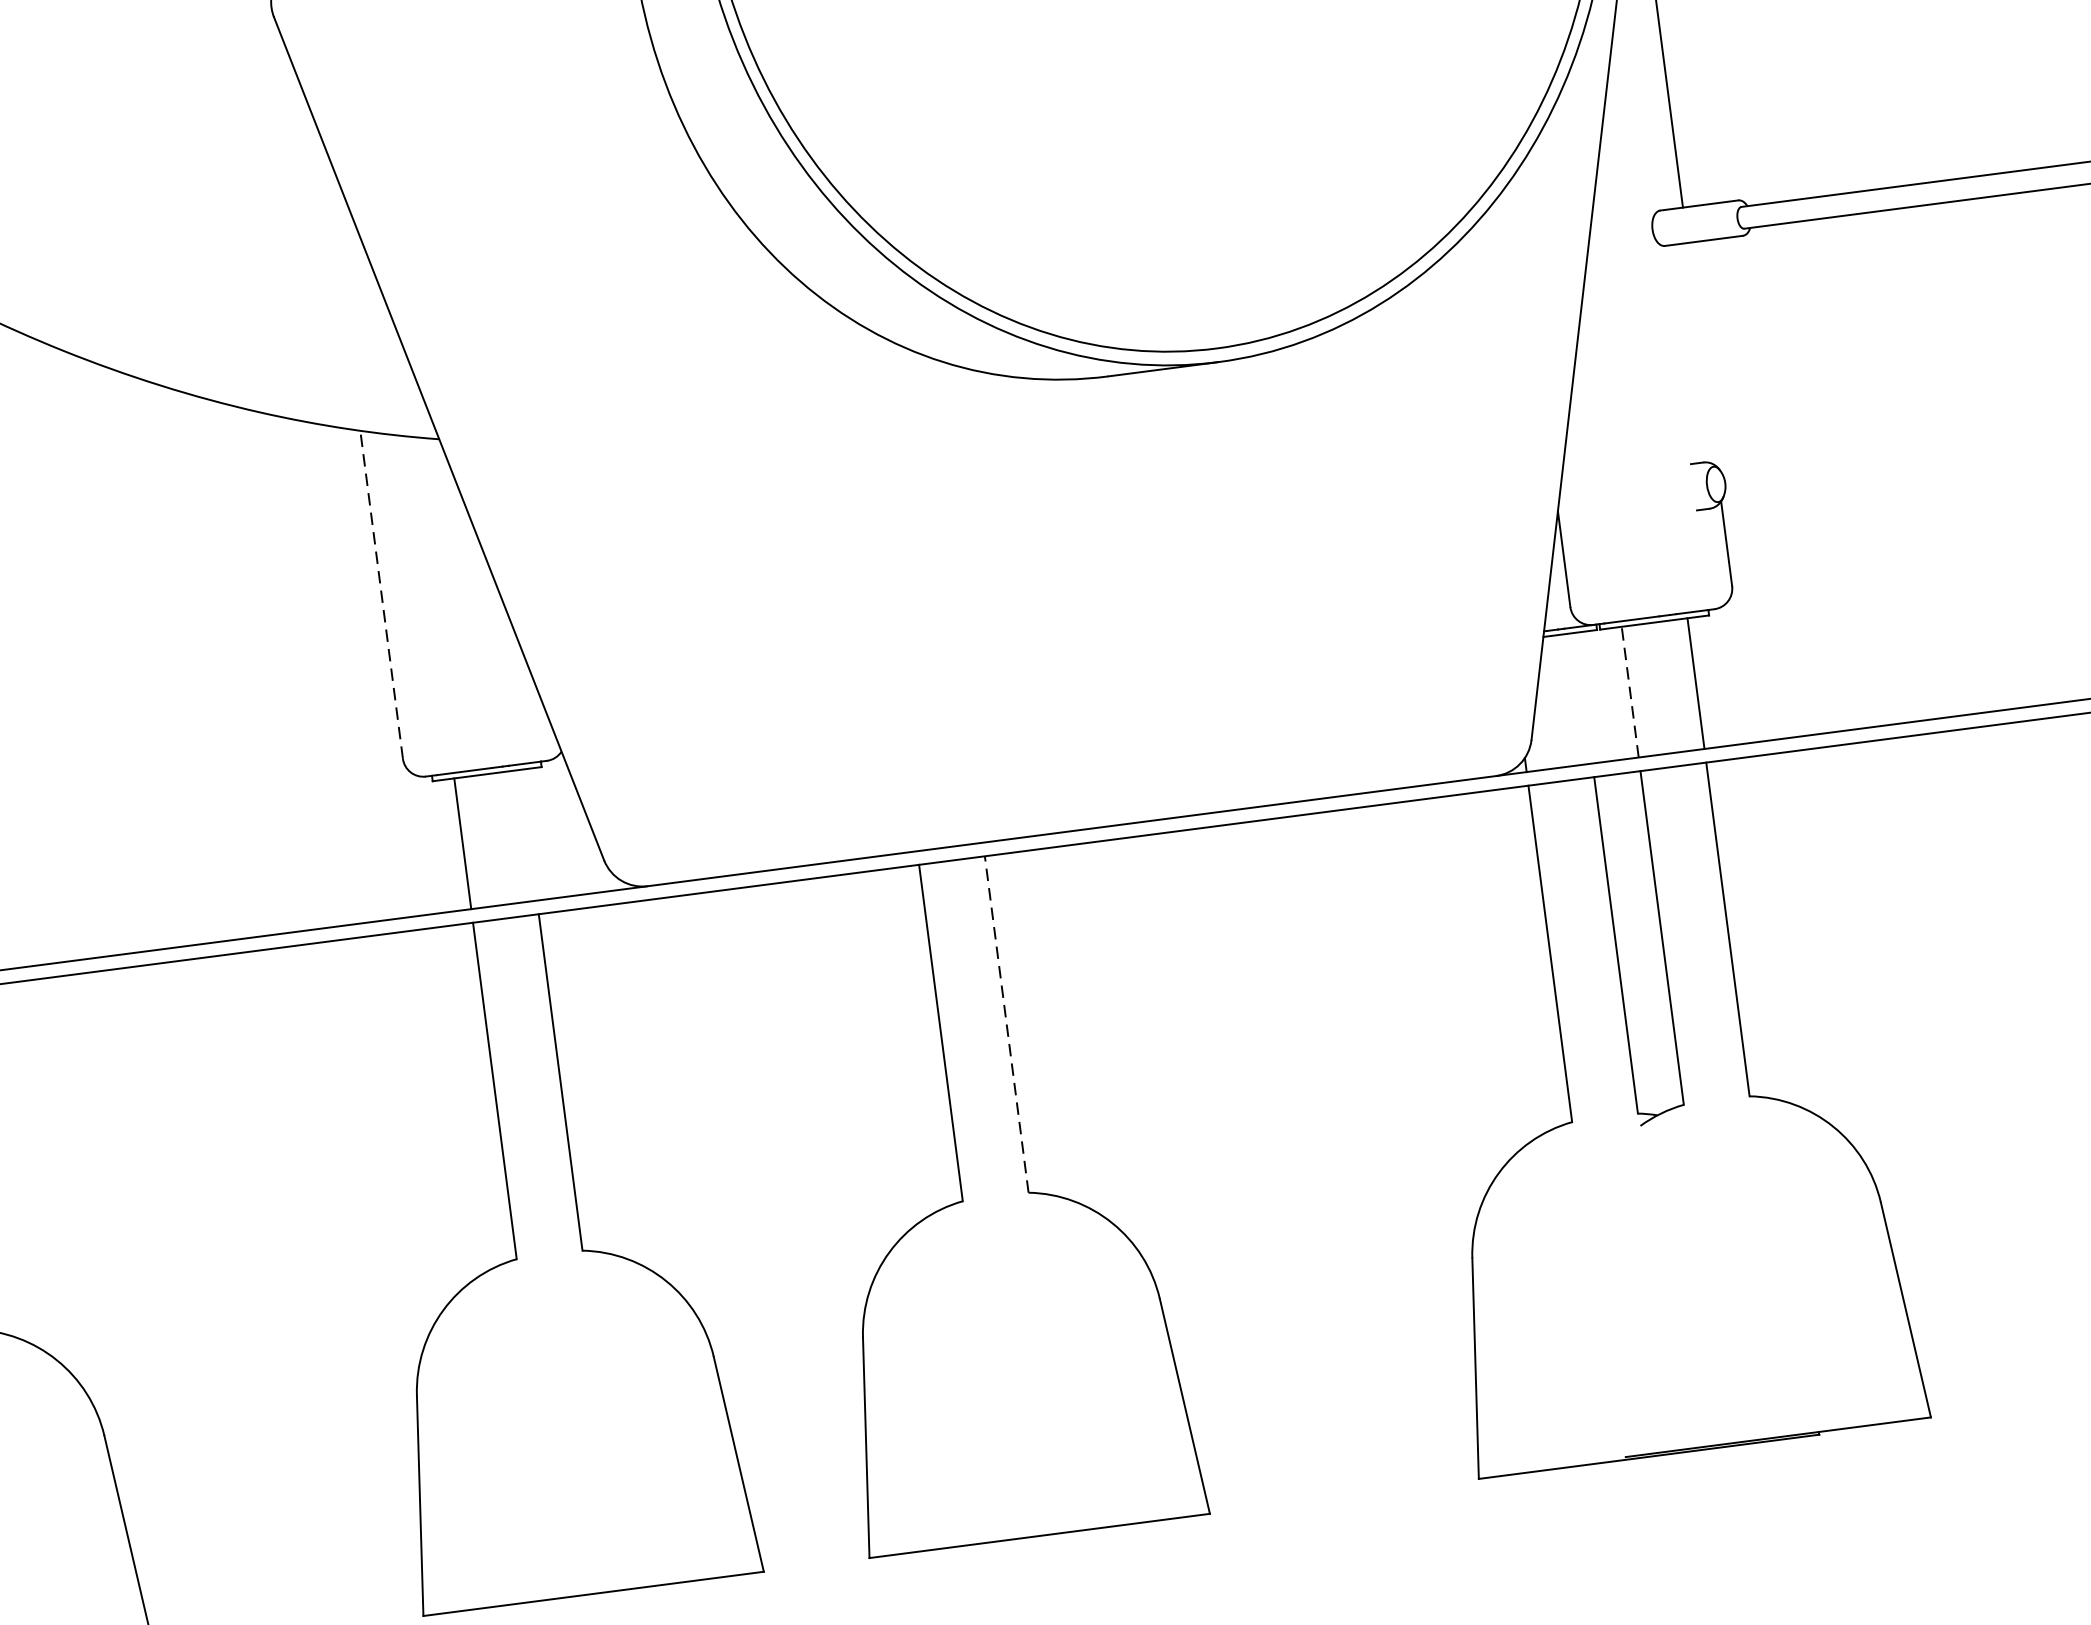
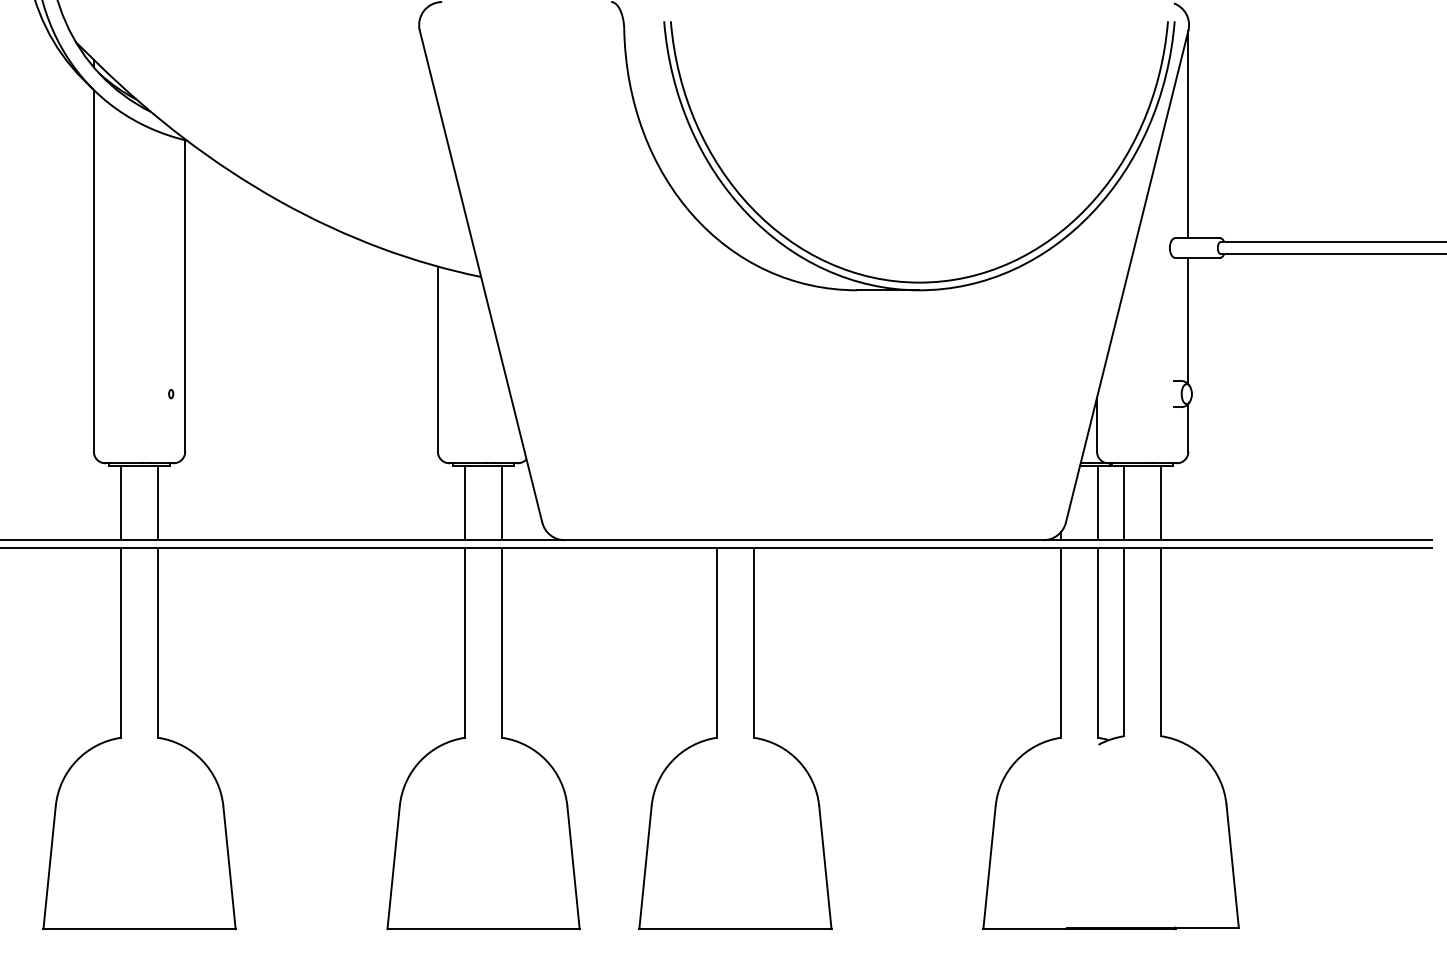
line: (1702, 355) -> (1188, 321), added
line: (380, 595) -> (437, 359), dashed -> solid
line: (1630, 692) -> (1124, 503), dashed -> solid
line: (1584, 698) -> (1098, 503), added
line: (529, 835) -> (502, 503), added
line: (1007, 1023) -> (754, 642), dashed -> solid

